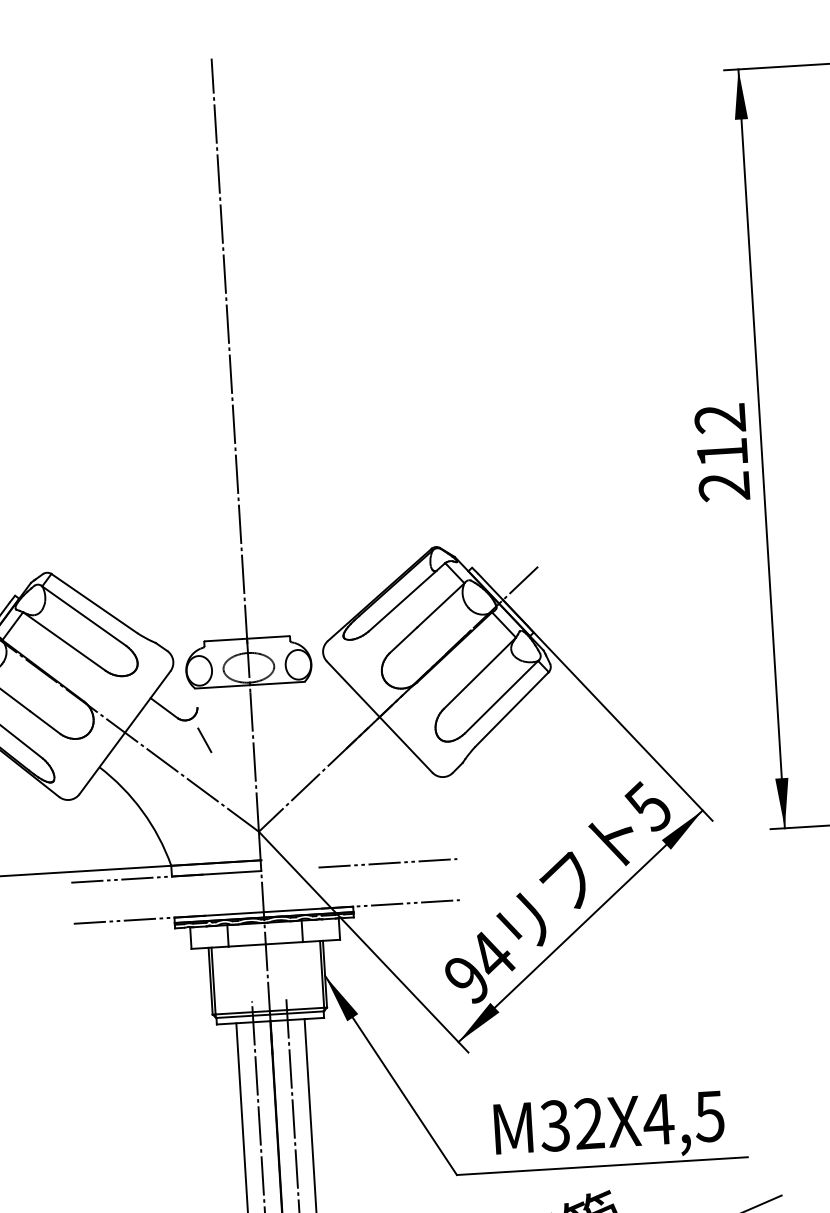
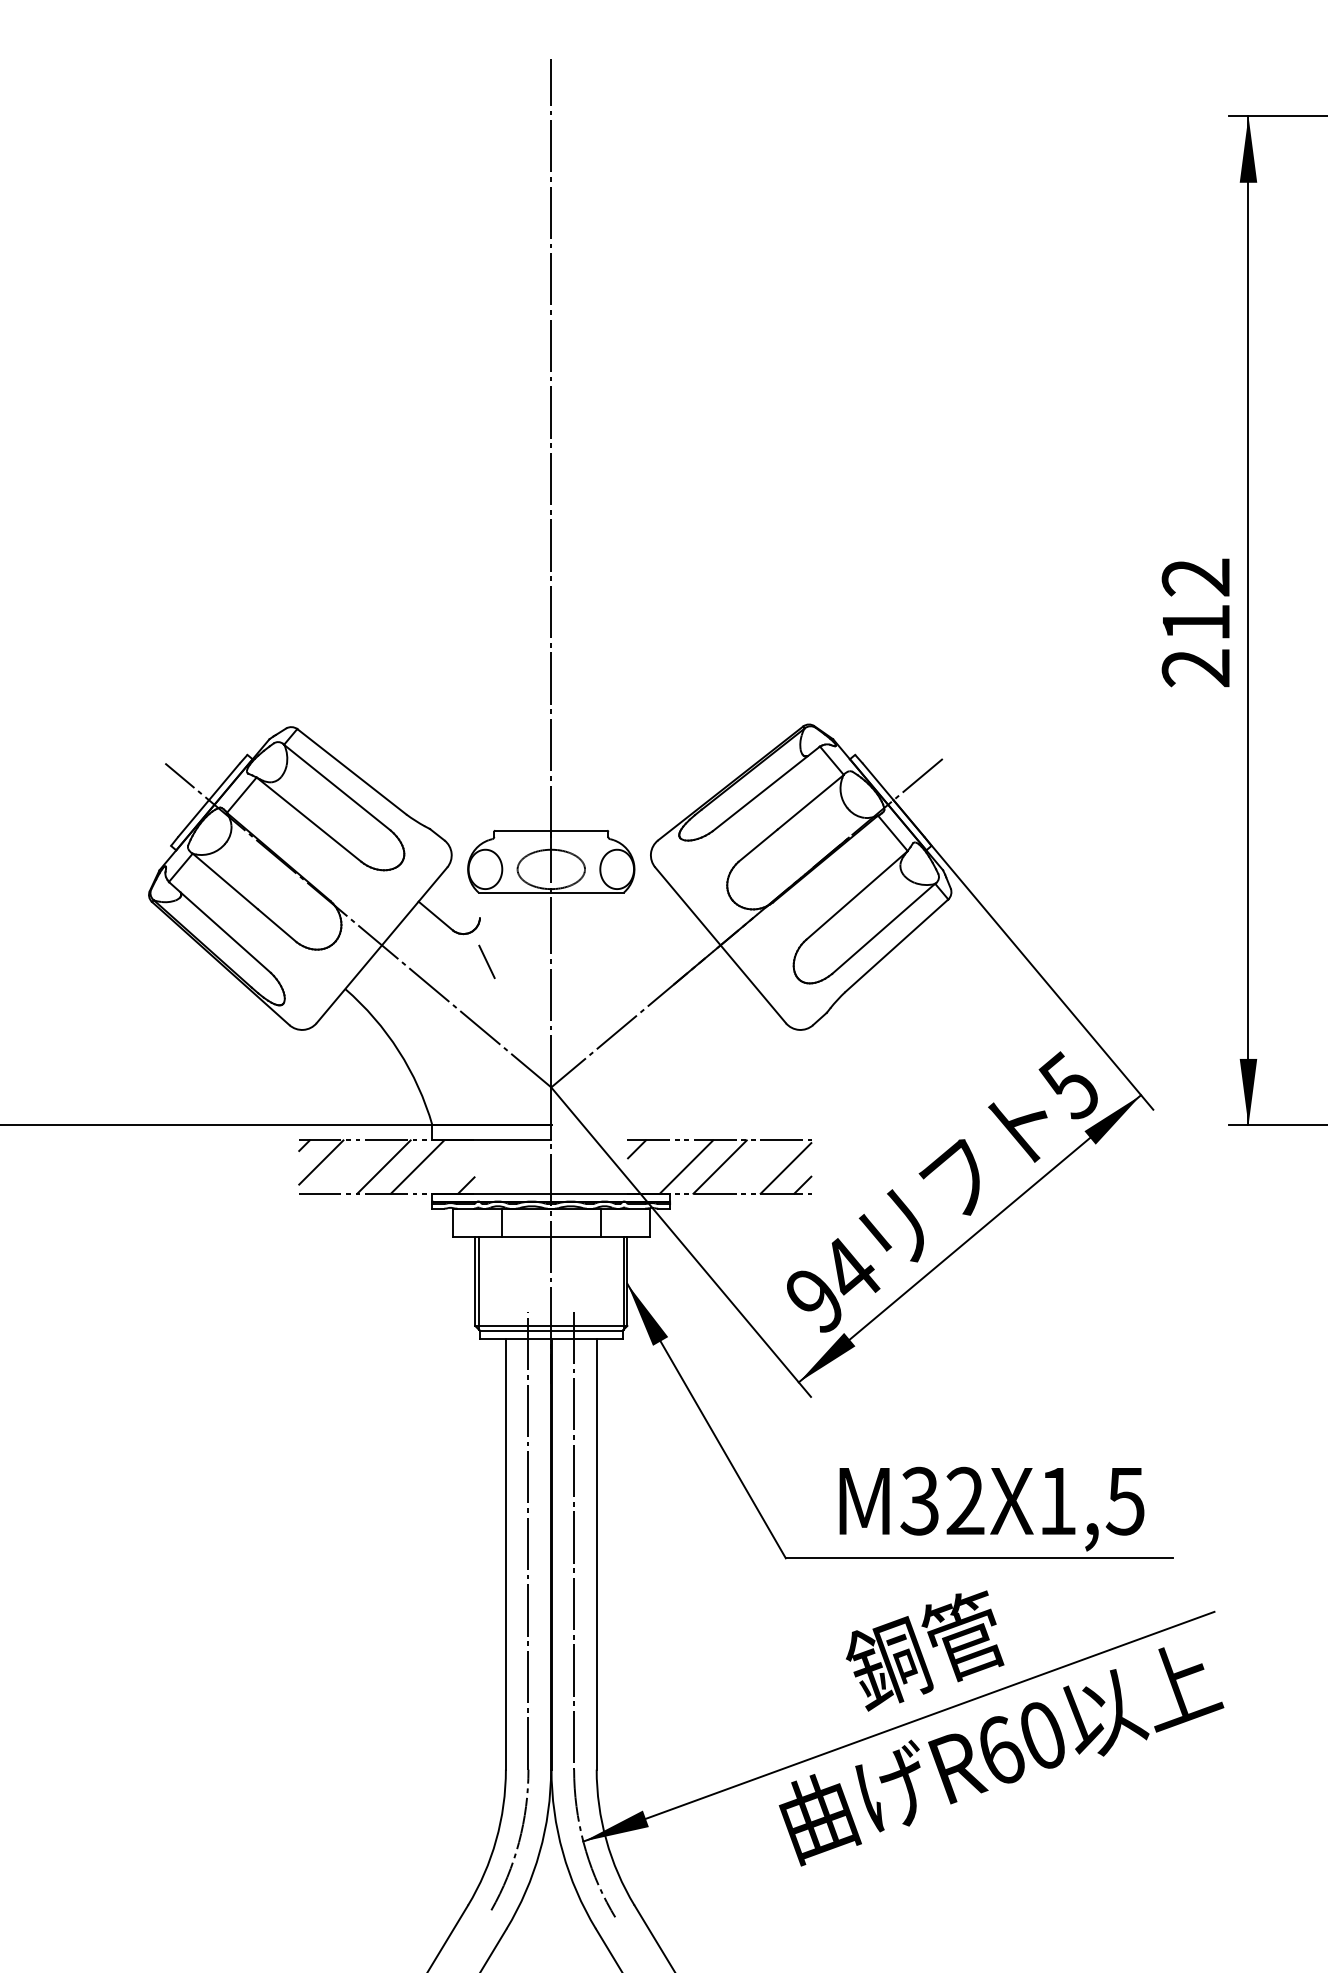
hatch: (389, 883) -> (719, 1166), added
hatch: (138, 898) -> (386, 1166), added
text: (658, 1119) -> (1057, 1501), M32X4,5 -> M32X1,5

